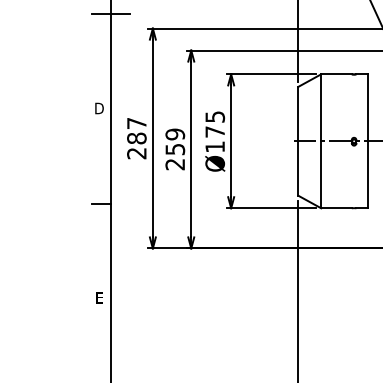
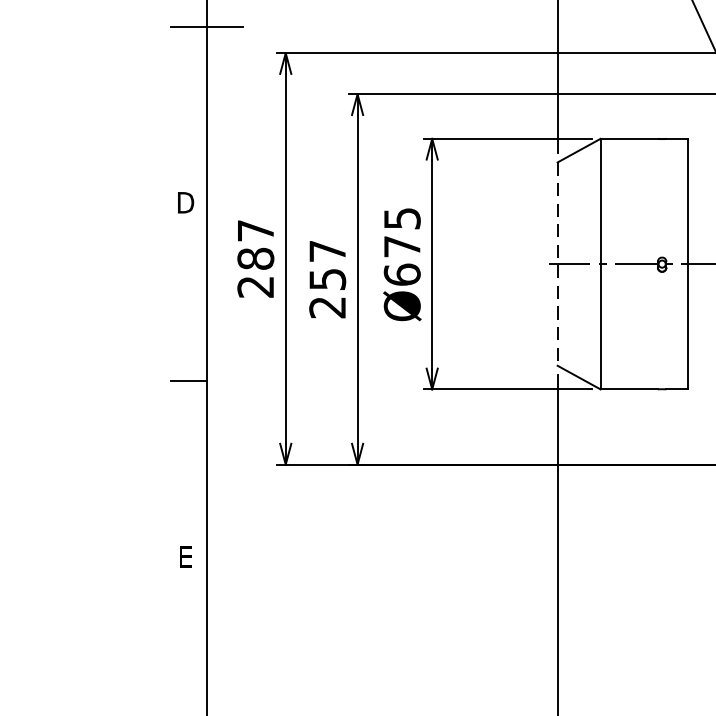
text: (175, 134) -> (328, 251), 259 -> 257
line: (298, 141) -> (558, 264), solid -> dashed
text: (215, 146) -> (402, 273), Ø175 -> Ø675

